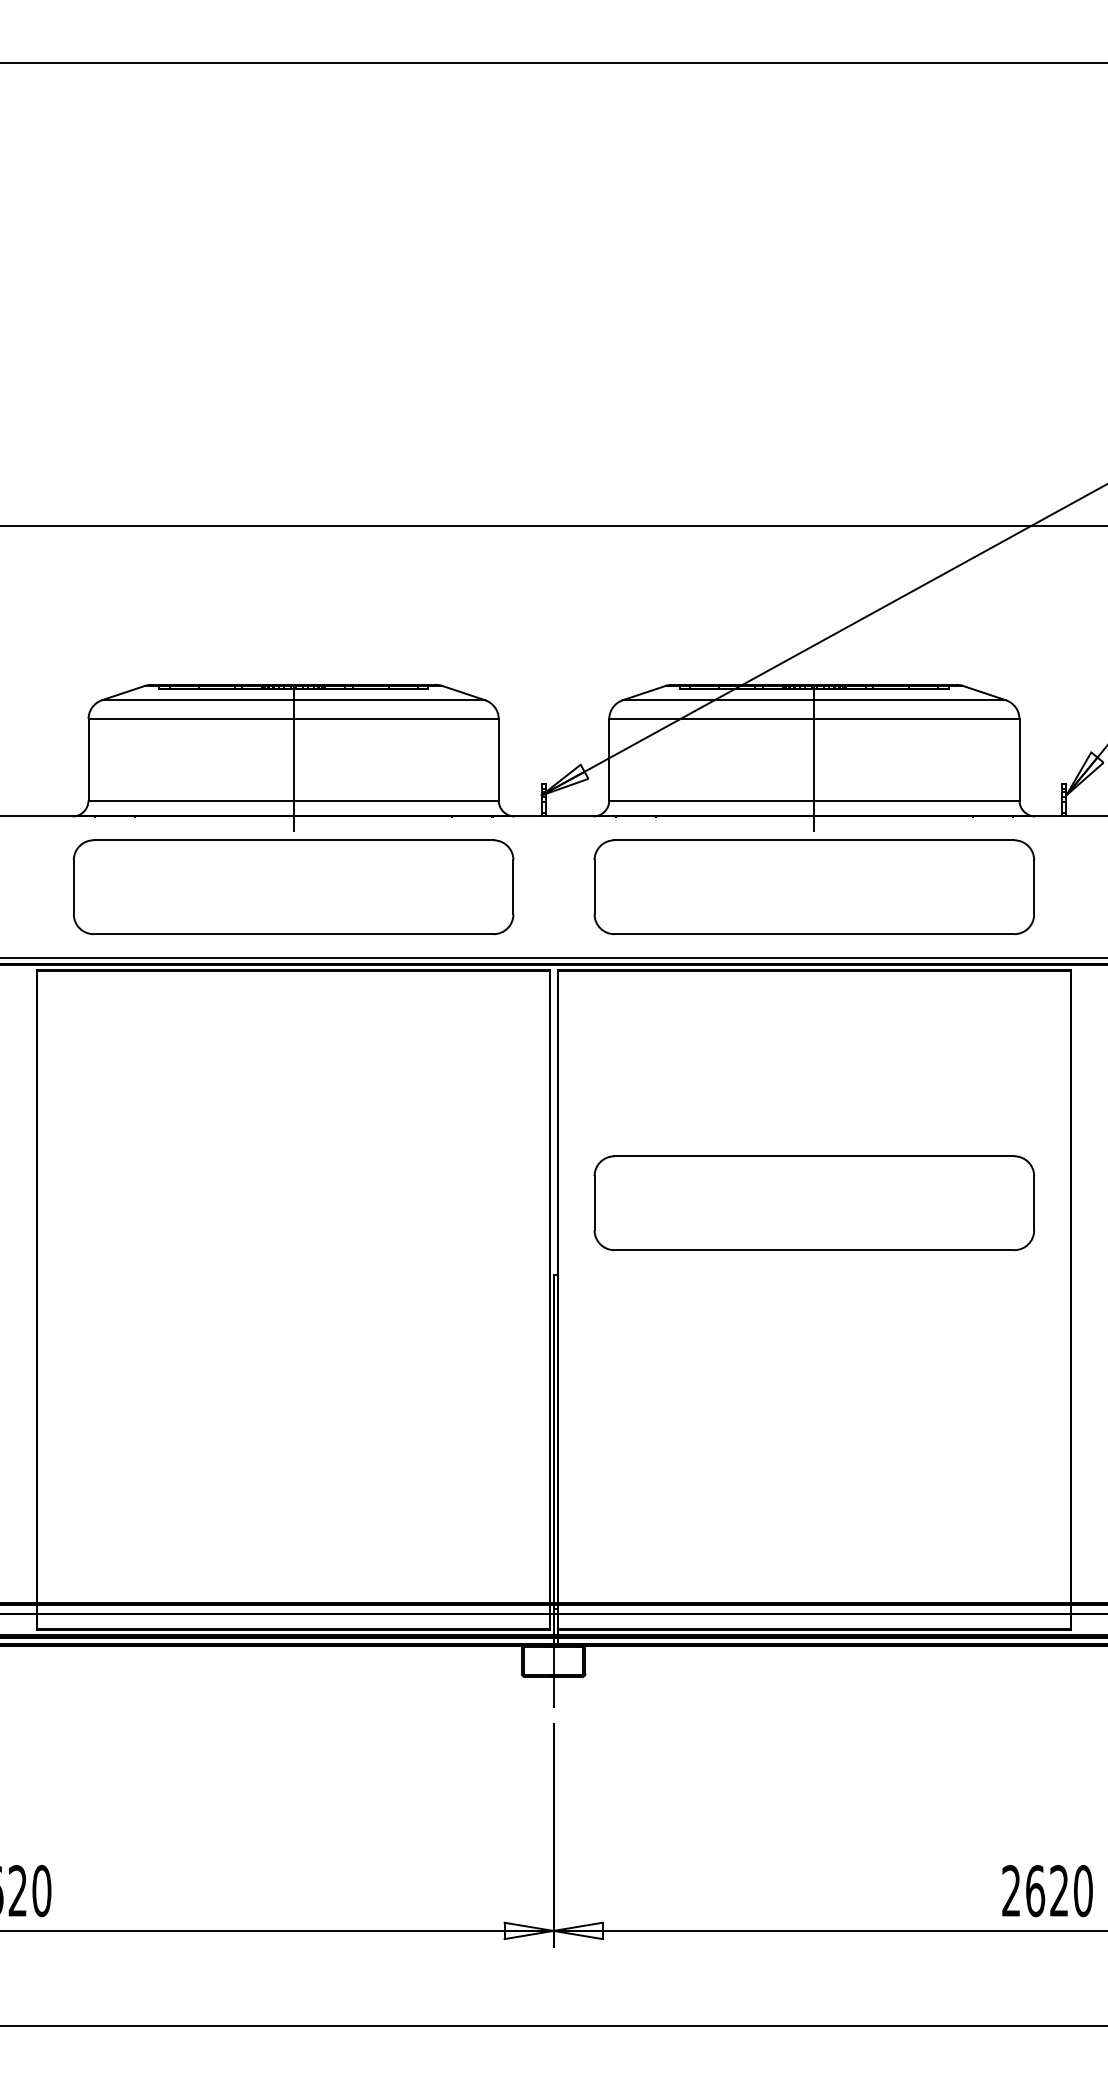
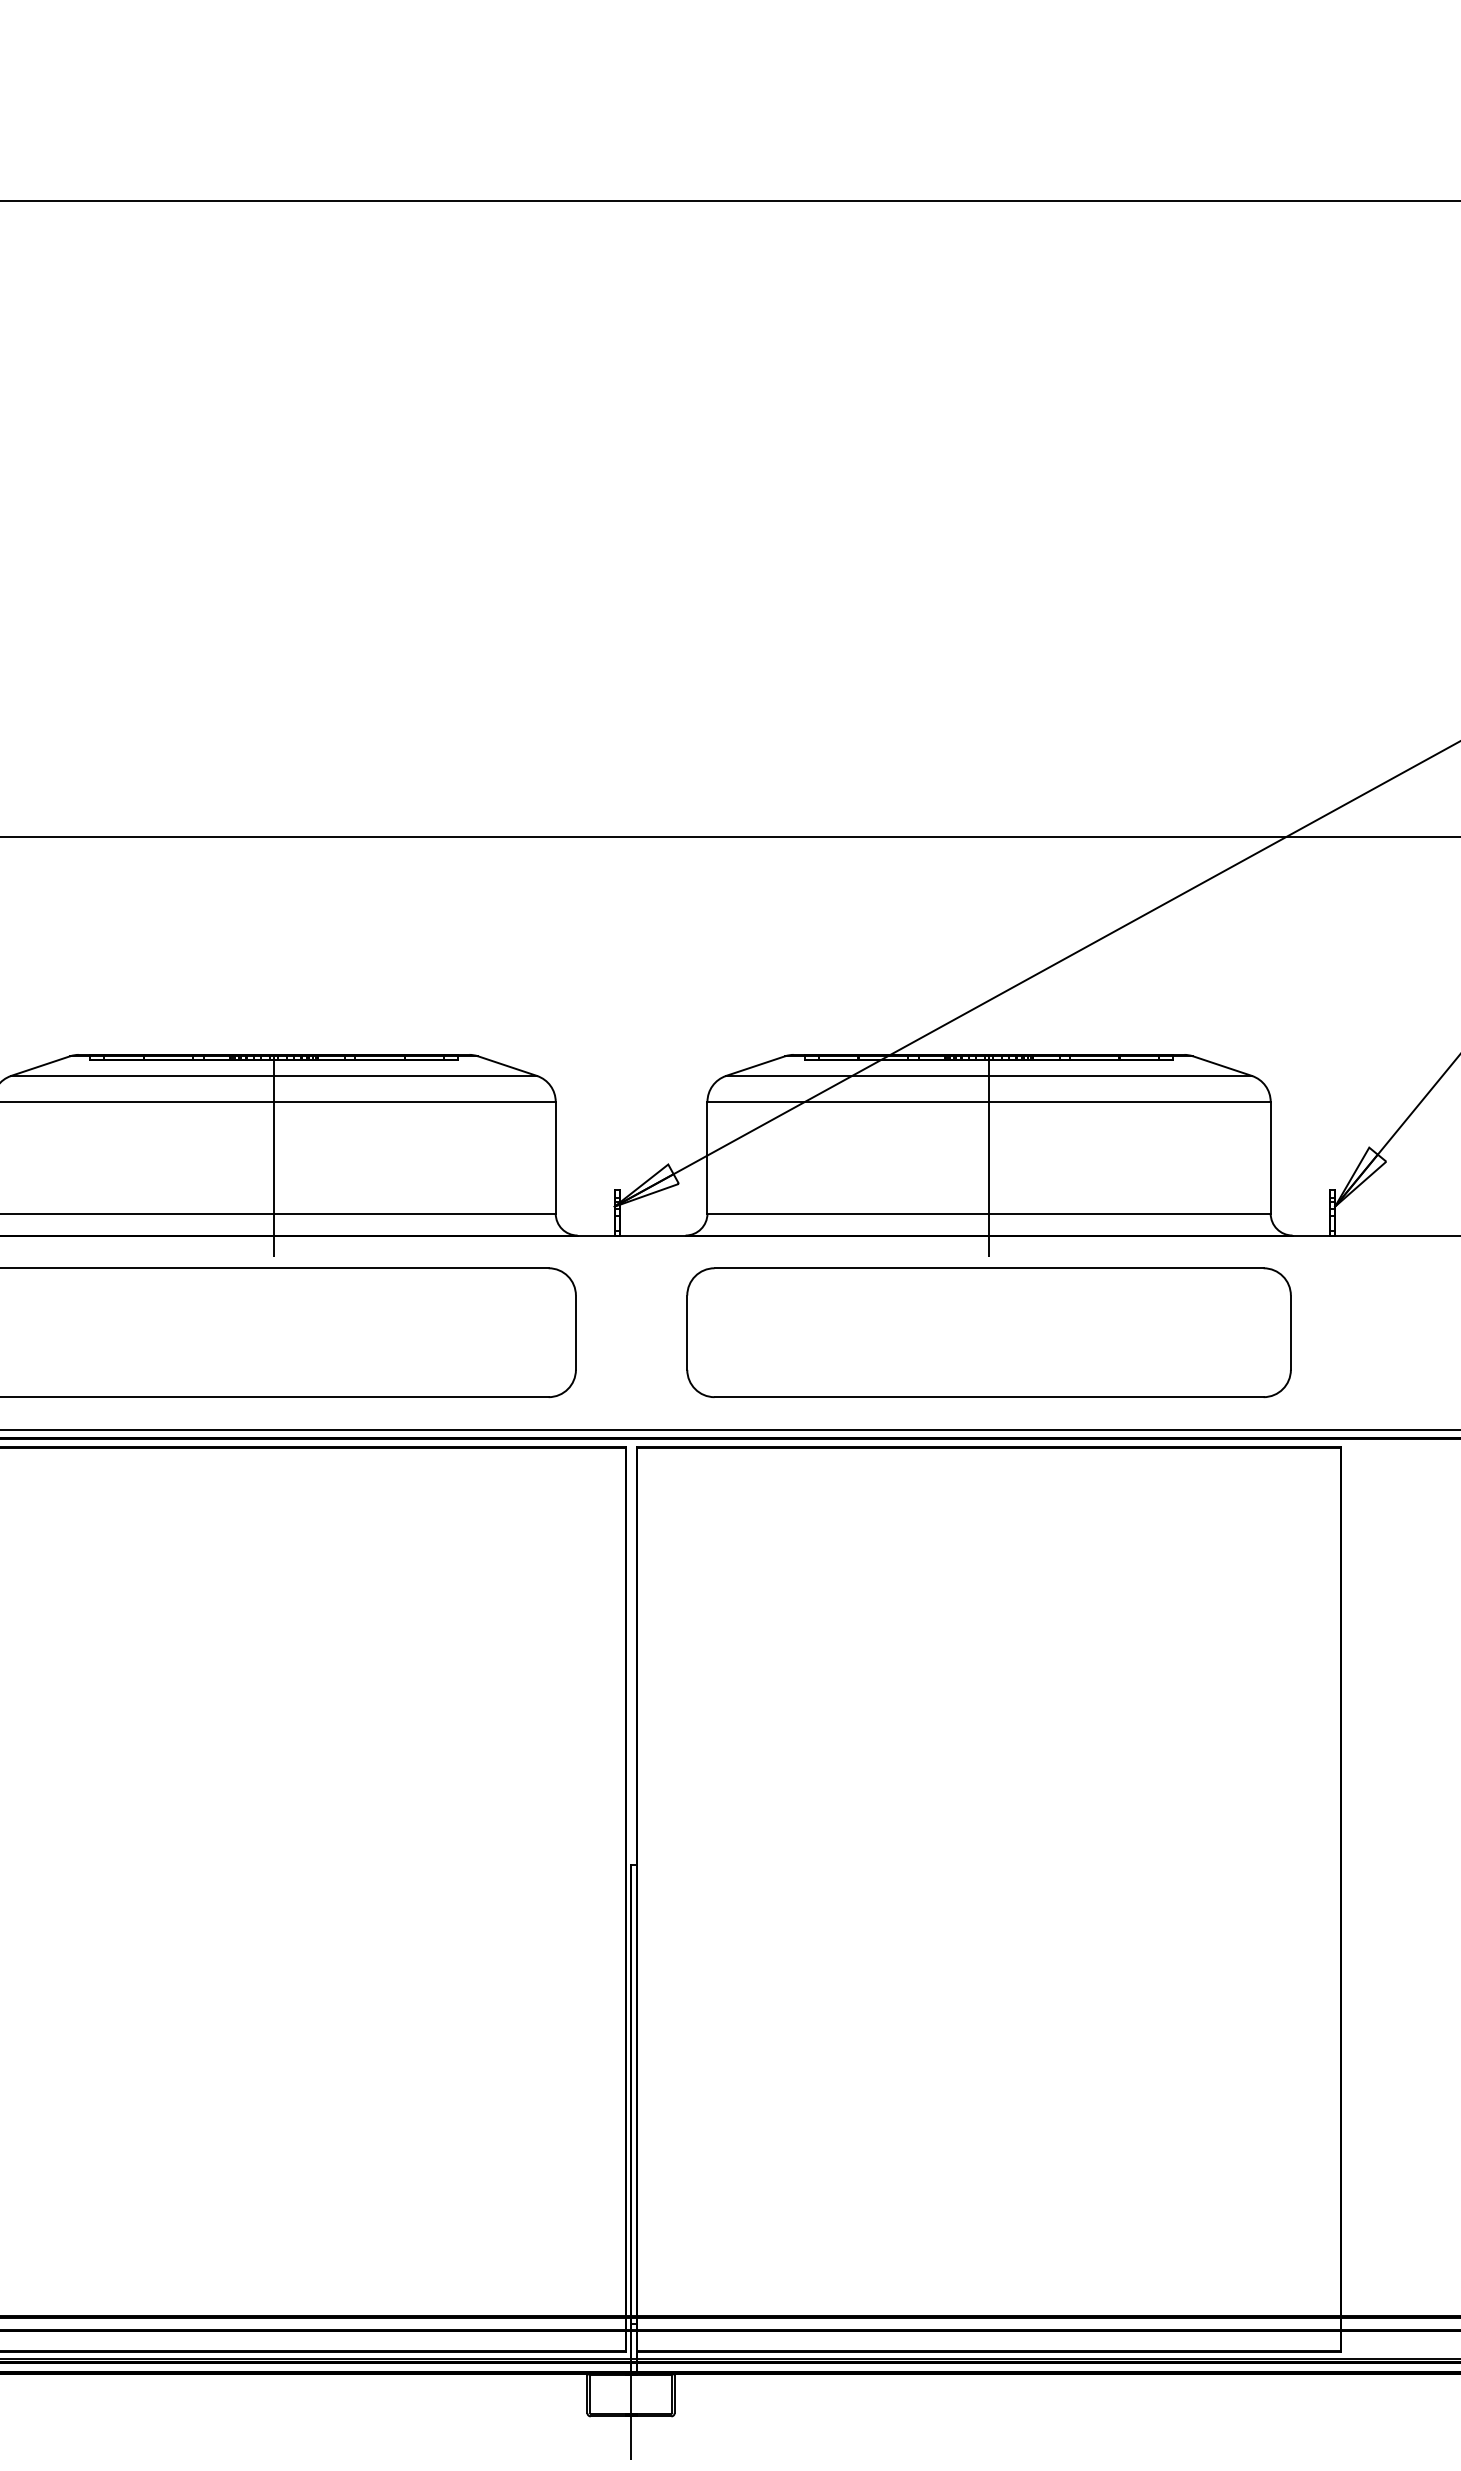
part: (814, 1202) -> (989, 1765), removed

